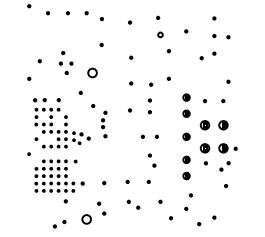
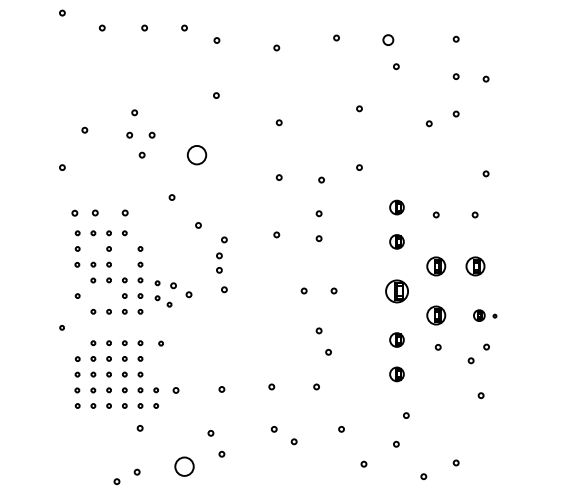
circle: (160, 34) -> (388, 39), moved
part: (186, 136) -> (396, 290), size x1.6
part: (227, 148) -> (484, 315), size x0.6

